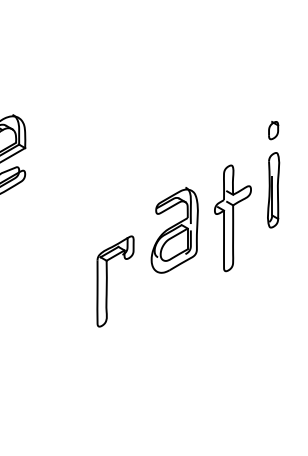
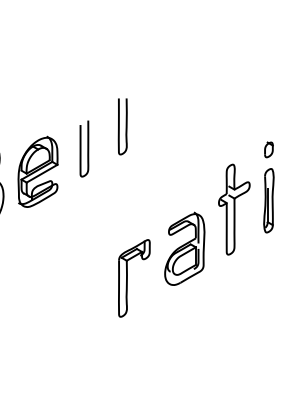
curve: (98, 103) -> (119, 126), added
curve: (53, 128) -> (81, 148), added
part: (233, 218) -> (234, 209), moved
part: (174, 229) -> (184, 248), moved

